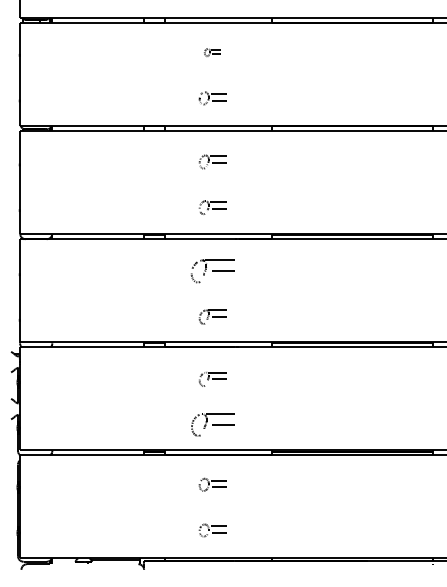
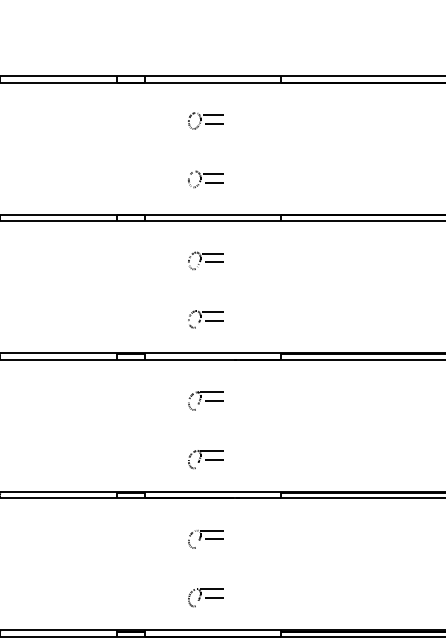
part: (212, 52) -> (205, 120), size x1.67
part: (212, 271) -> (205, 401), size x0.62
part: (212, 424) -> (205, 597), size x0.62

